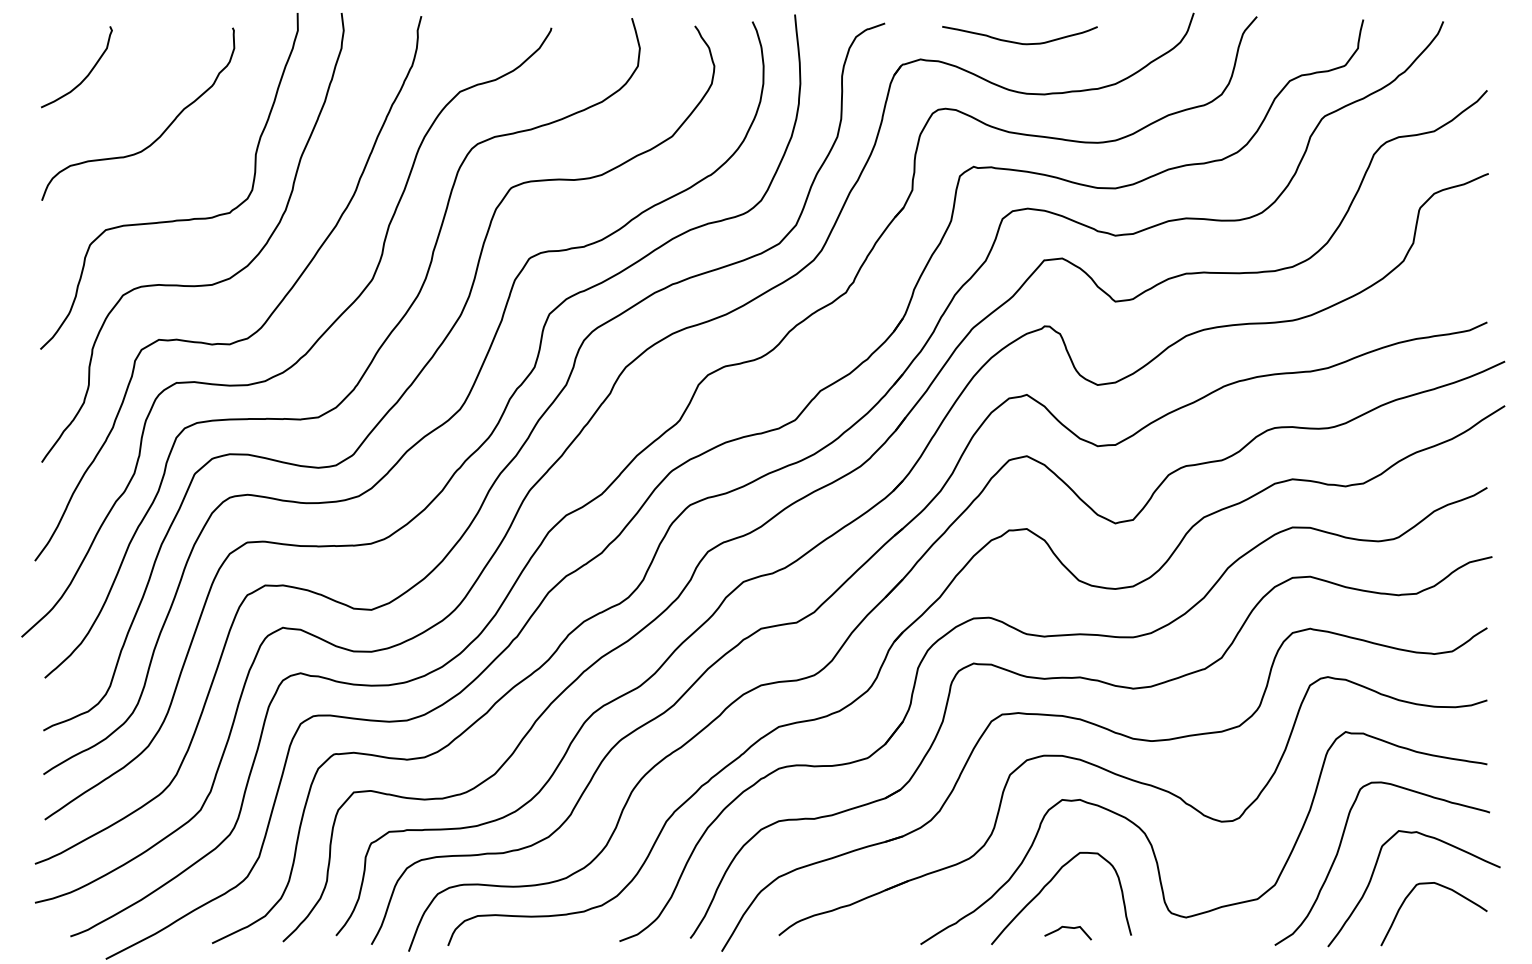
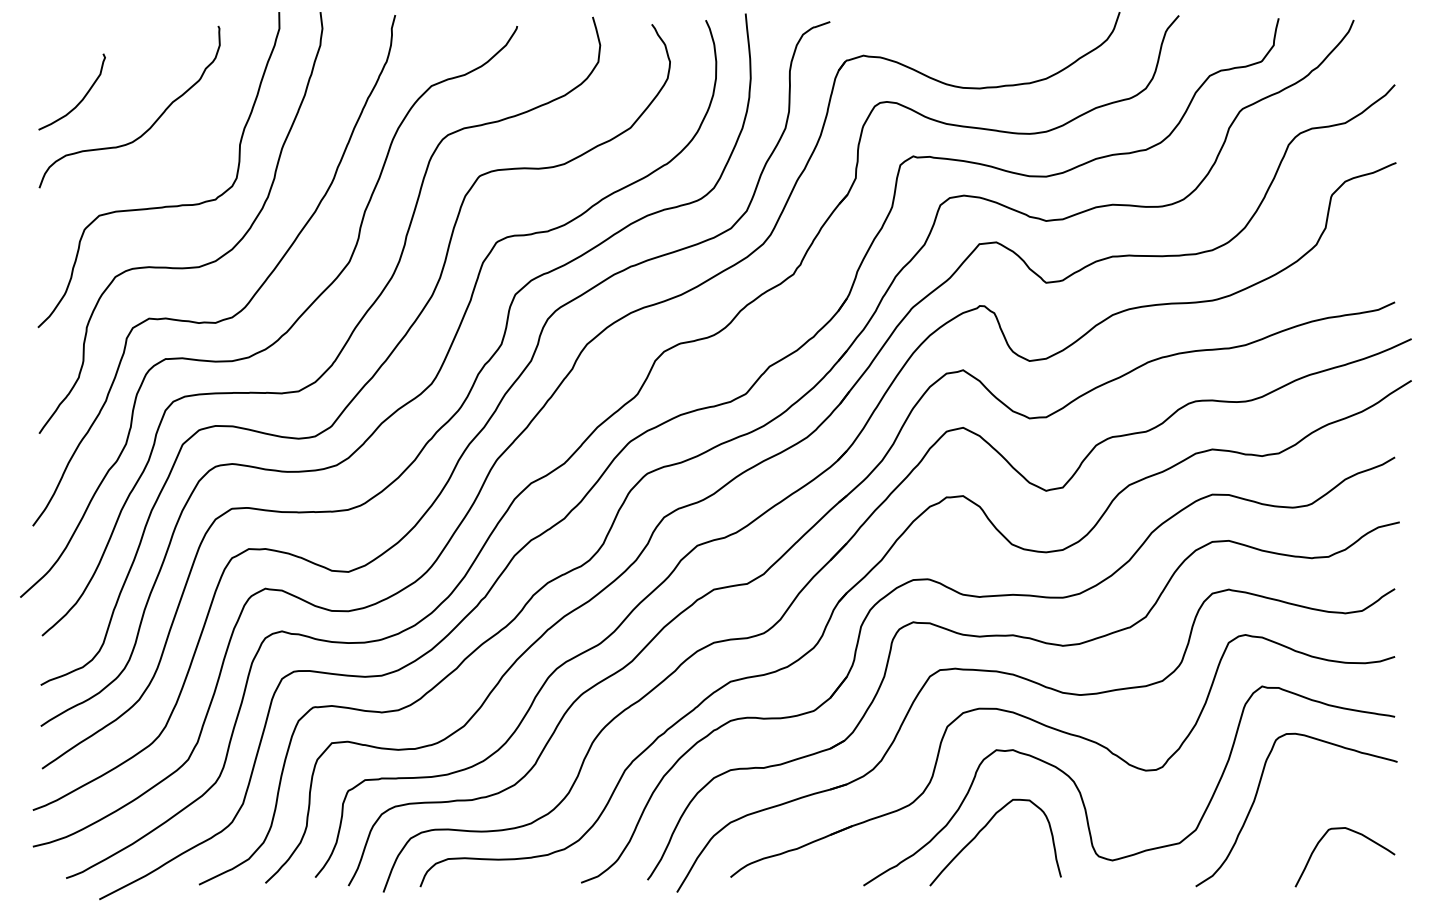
curve: (1019, 42) -> (956, 39), removed
curve: (85, 76) -> (80, 100), moved
curve: (1374, 872) -> (1289, 818), removed
curve: (1067, 928) -> (1001, 870), removed

